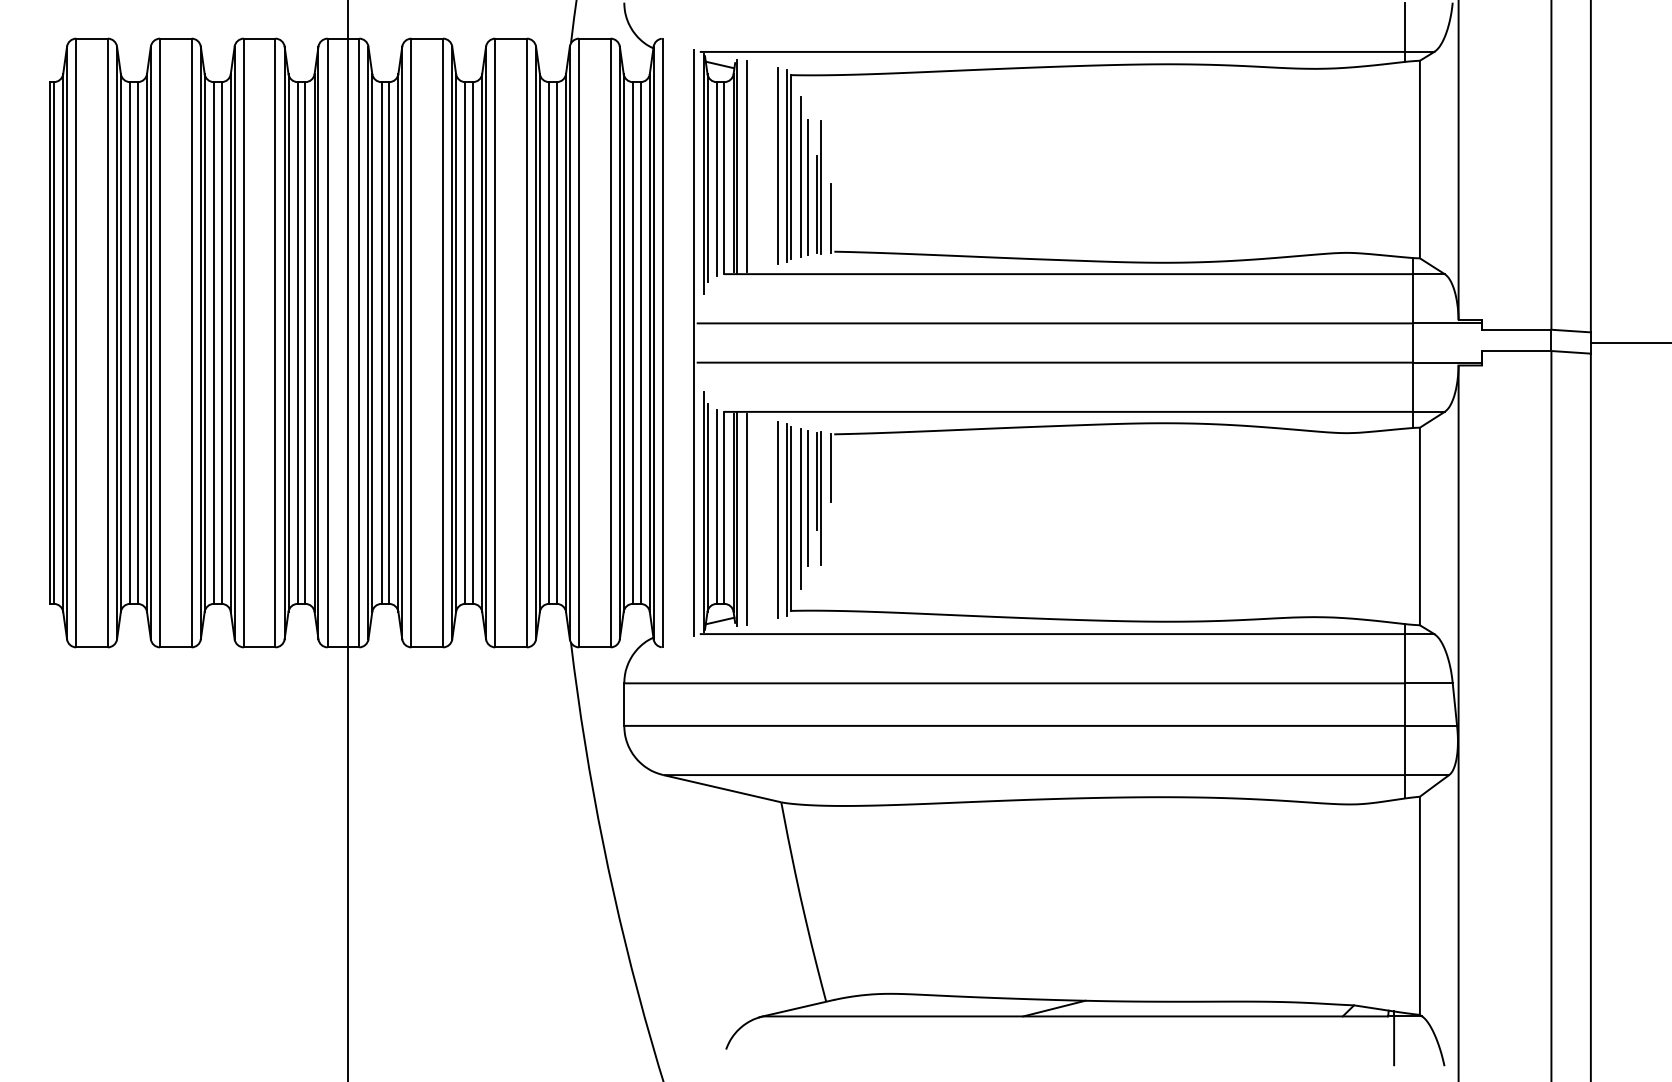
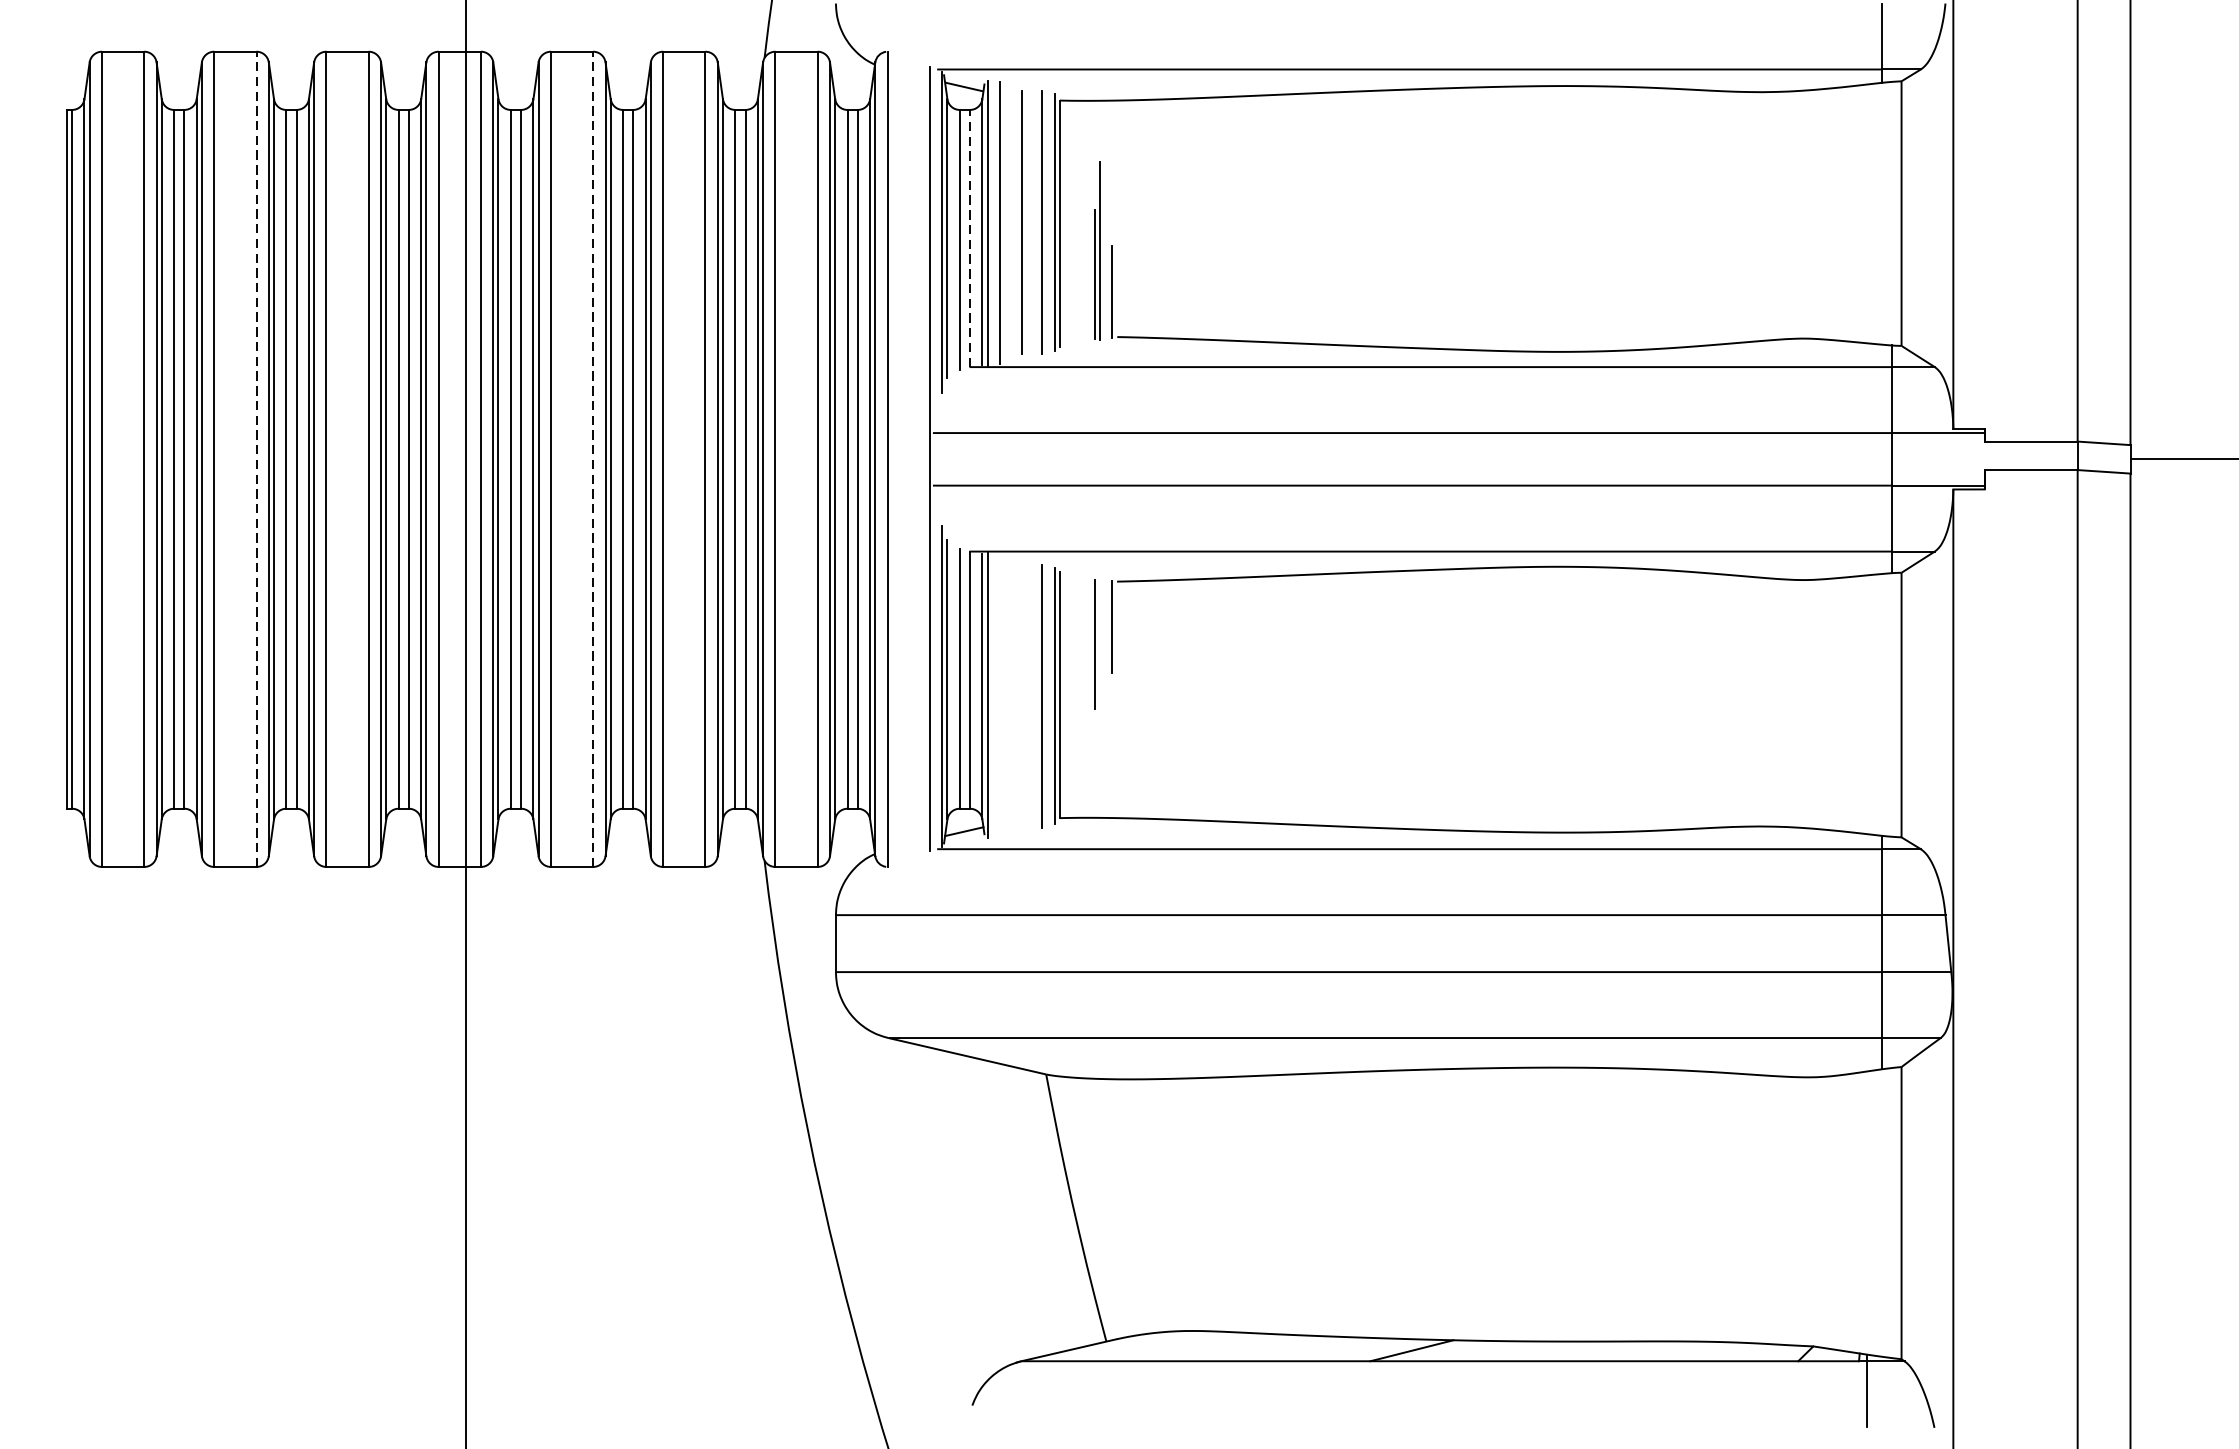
line: (762, 165) -> (1021, 221), added
part: (804, 176) -> (1077, 236), removed
line: (724, 178) -> (970, 239), solid -> dashed
line: (191, 342) -> (256, 458), solid -> dashed
line: (443, 342) -> (593, 458), solid -> dashed
line: (821, 498) -> (1100, 667), removed
part: (804, 508) -> (1077, 680), removed
line: (746, 519) -> (999, 695), removed

